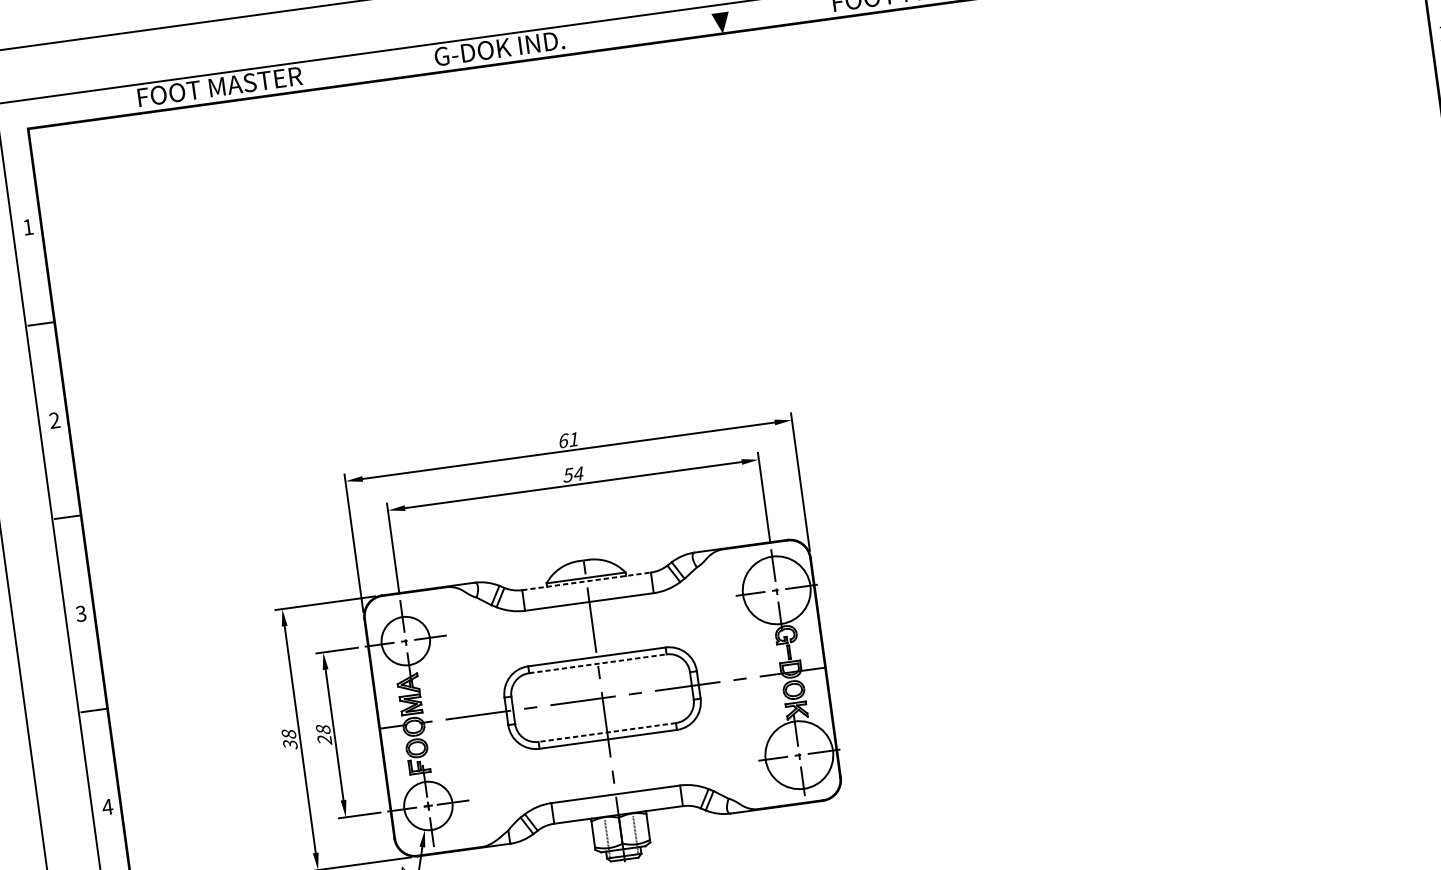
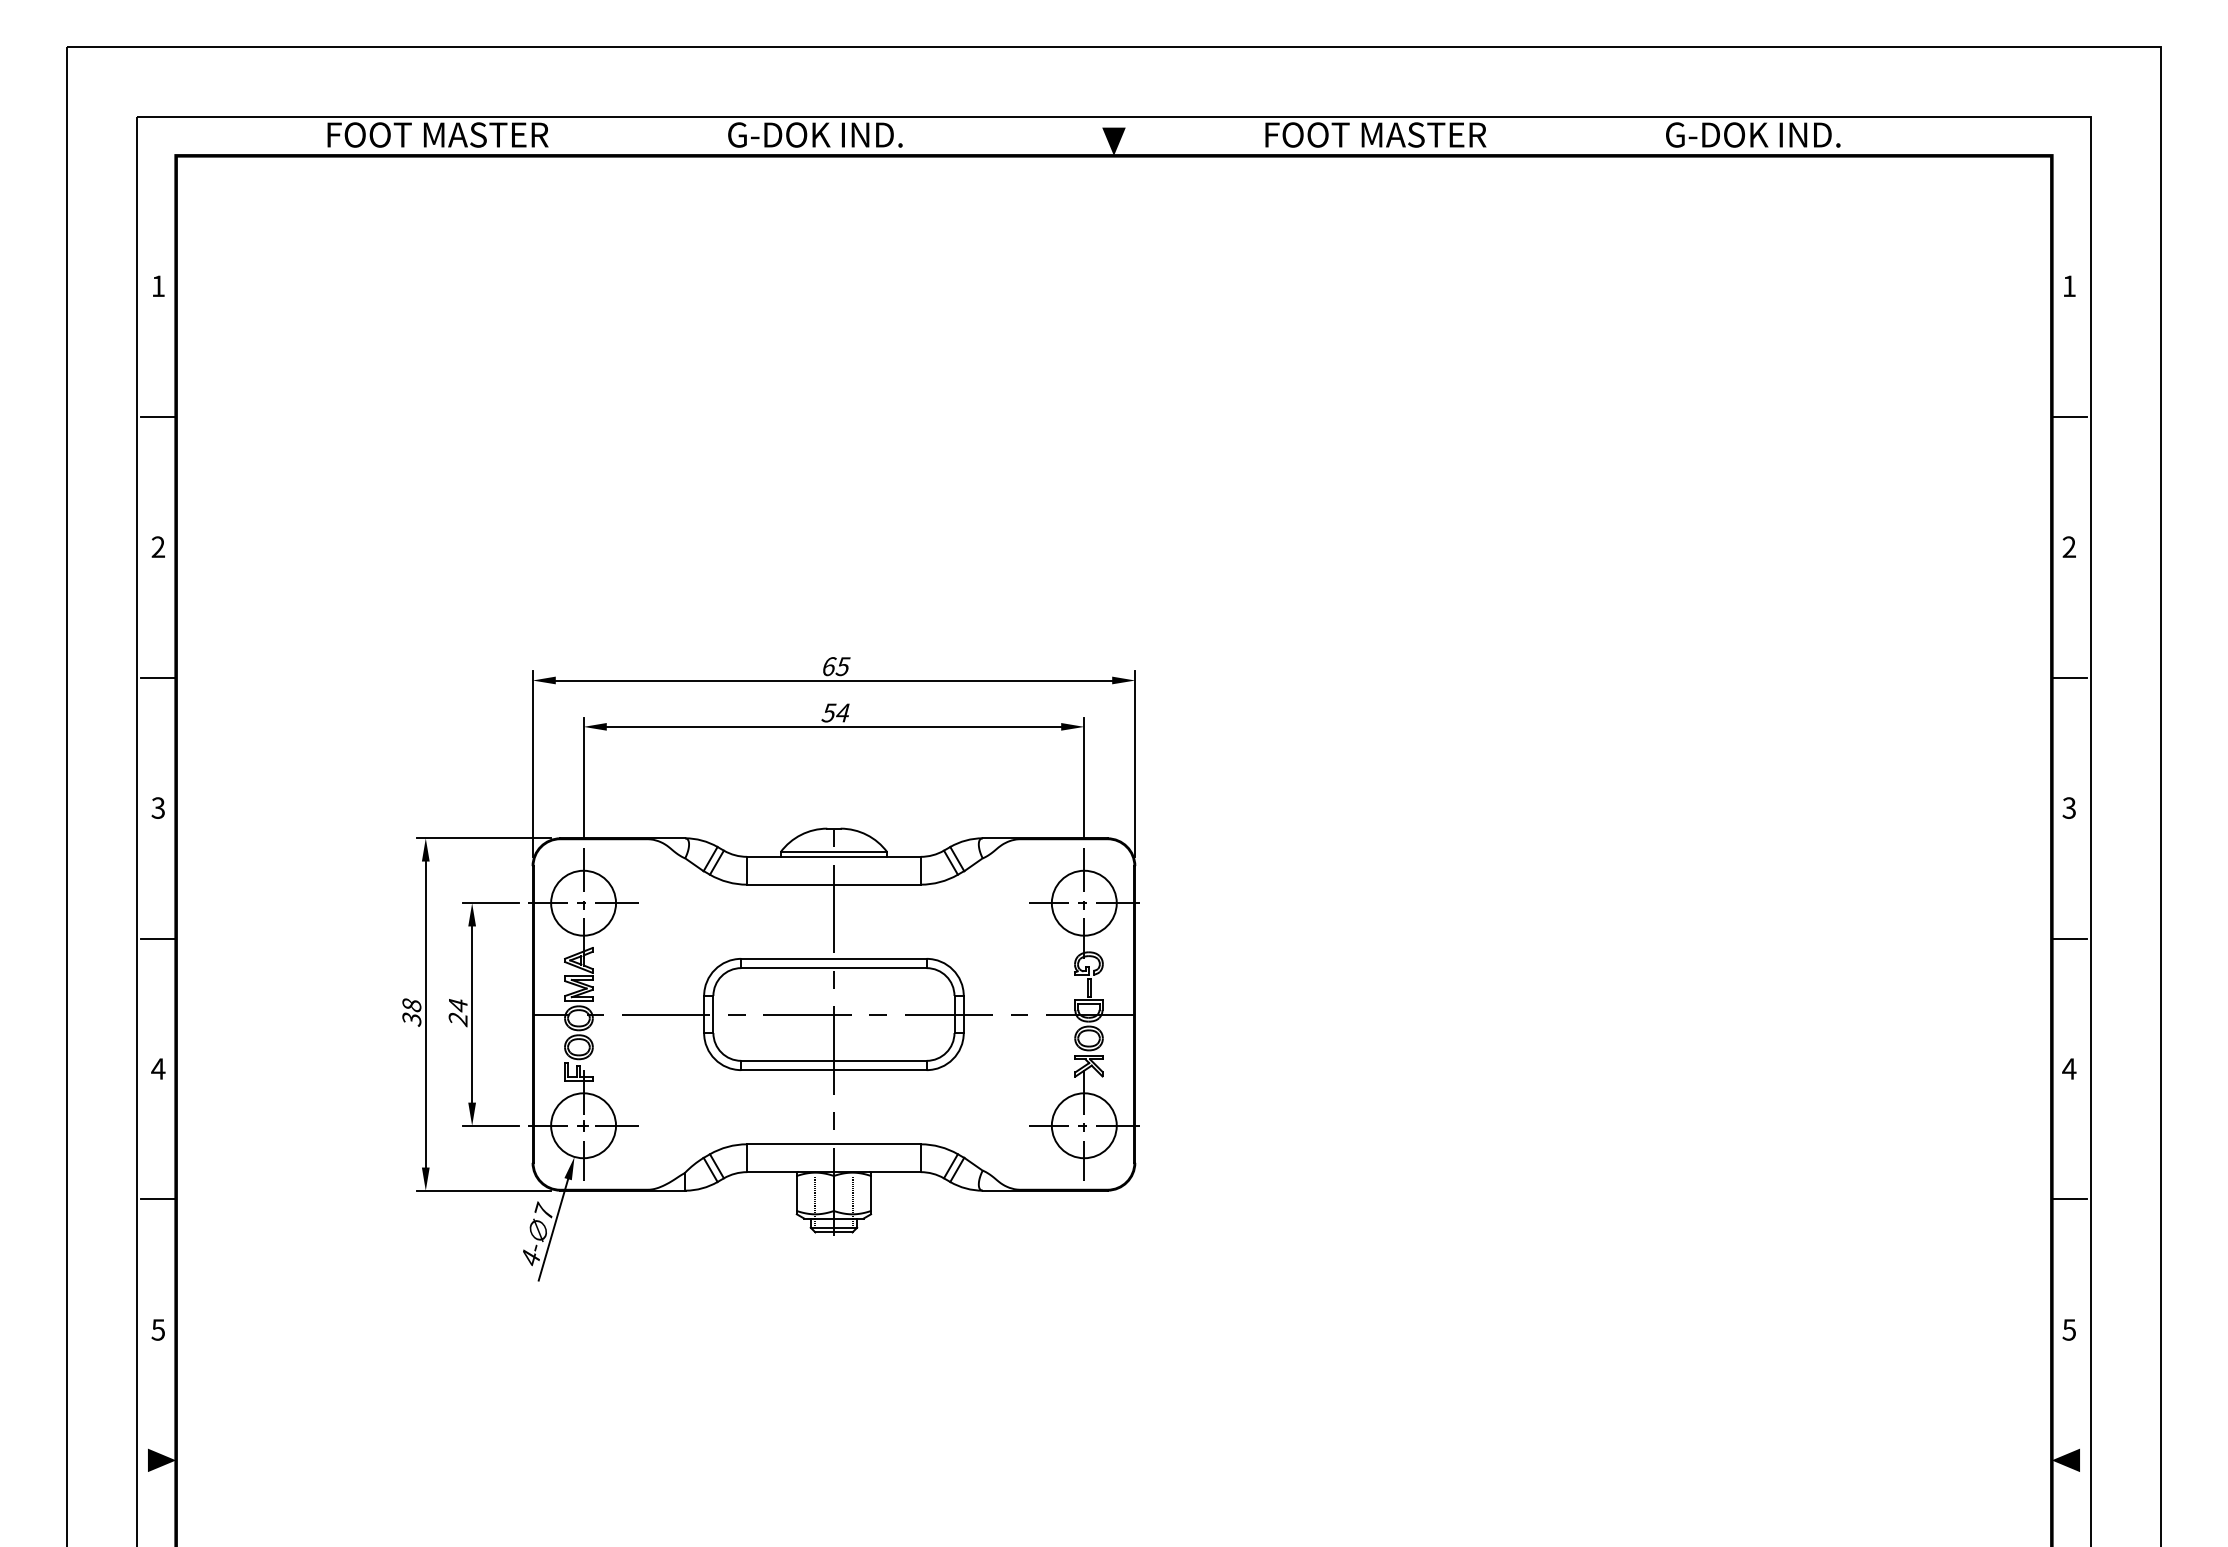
text: (573, 439) -> (842, 666), 61 -> 65
line: (586, 581) -> (833, 856), dashed -> solid
circle: (776, 589) -> (1083, 902), size x0.71
line: (597, 664) -> (833, 968), dashed -> solid
text: (322, 729) -> (457, 1005), 28 -> 24
line: (606, 732) -> (833, 1060), dashed -> solid
circle: (798, 755) -> (1083, 1125), size x0.71

